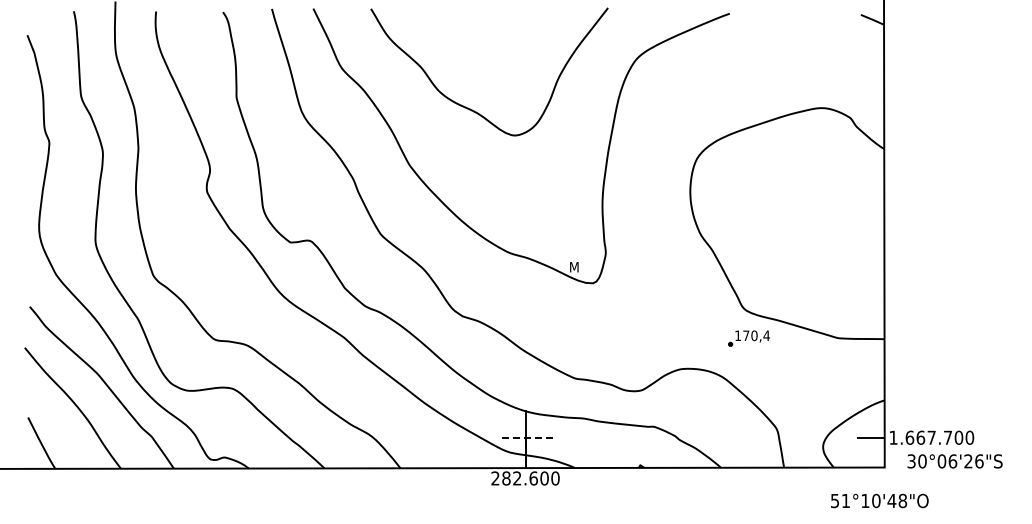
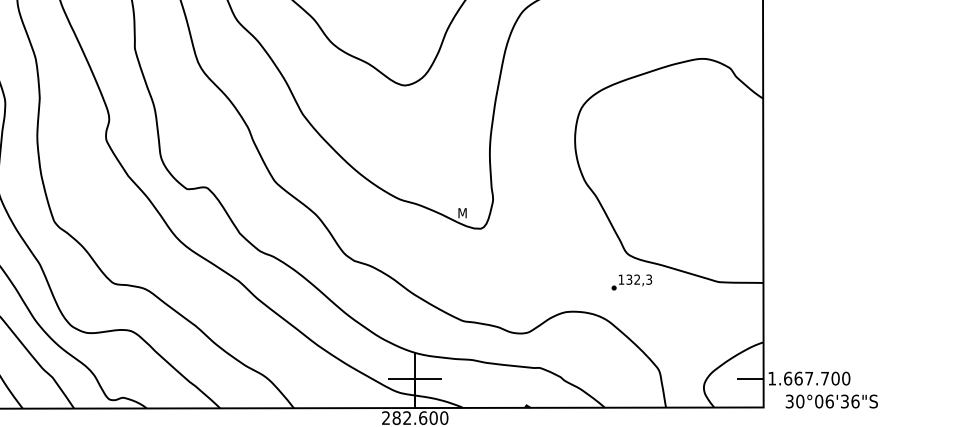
text: (756, 335) -> (639, 279), 170,4 -> 132,3
line: (525, 437) -> (415, 378), dashed -> solid
text: (968, 461) -> (844, 401), 30°06'26"S -> 30°06'36"S

